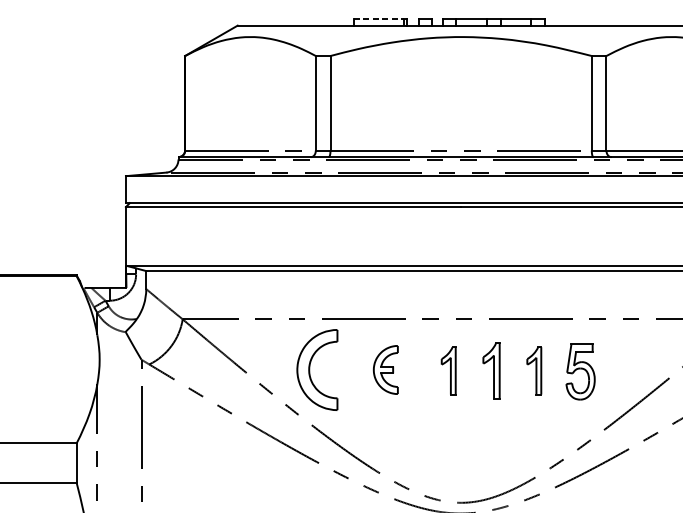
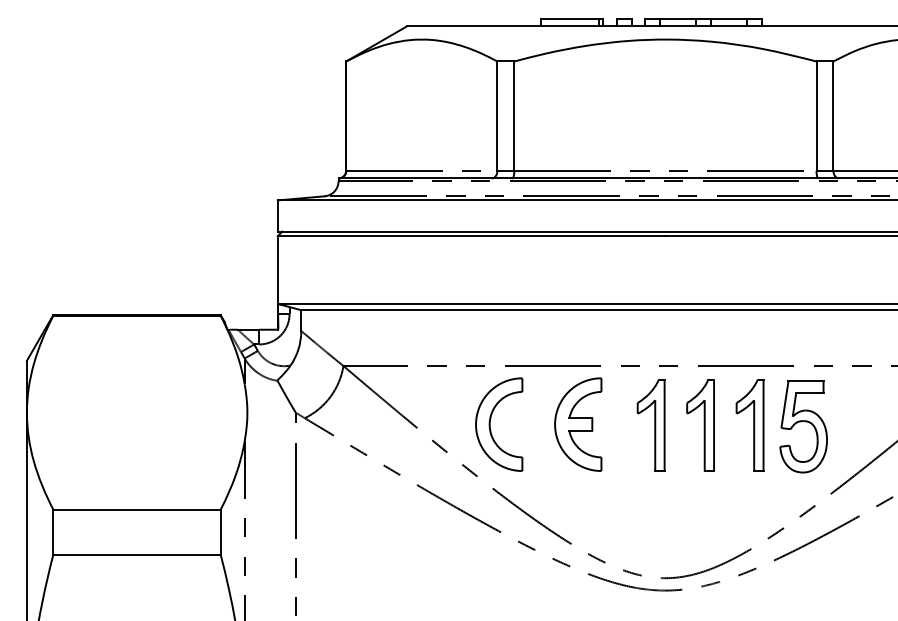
line: (378, 18) -> (569, 18), dashed -> solid
part: (385, 369) -> (578, 424), size x1.67
part: (448, 370) -> (650, 425), size x1.67
part: (491, 370) -> (700, 425), size x1.43
part: (533, 370) -> (749, 425), size x1.67
part: (580, 371) -> (803, 426), size x1.43

